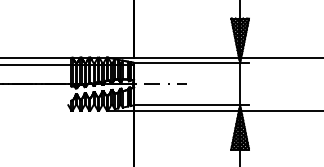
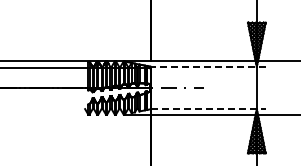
line: (191, 62) -> (208, 66), solid -> dashed
line: (192, 105) -> (209, 109), solid -> dashed

